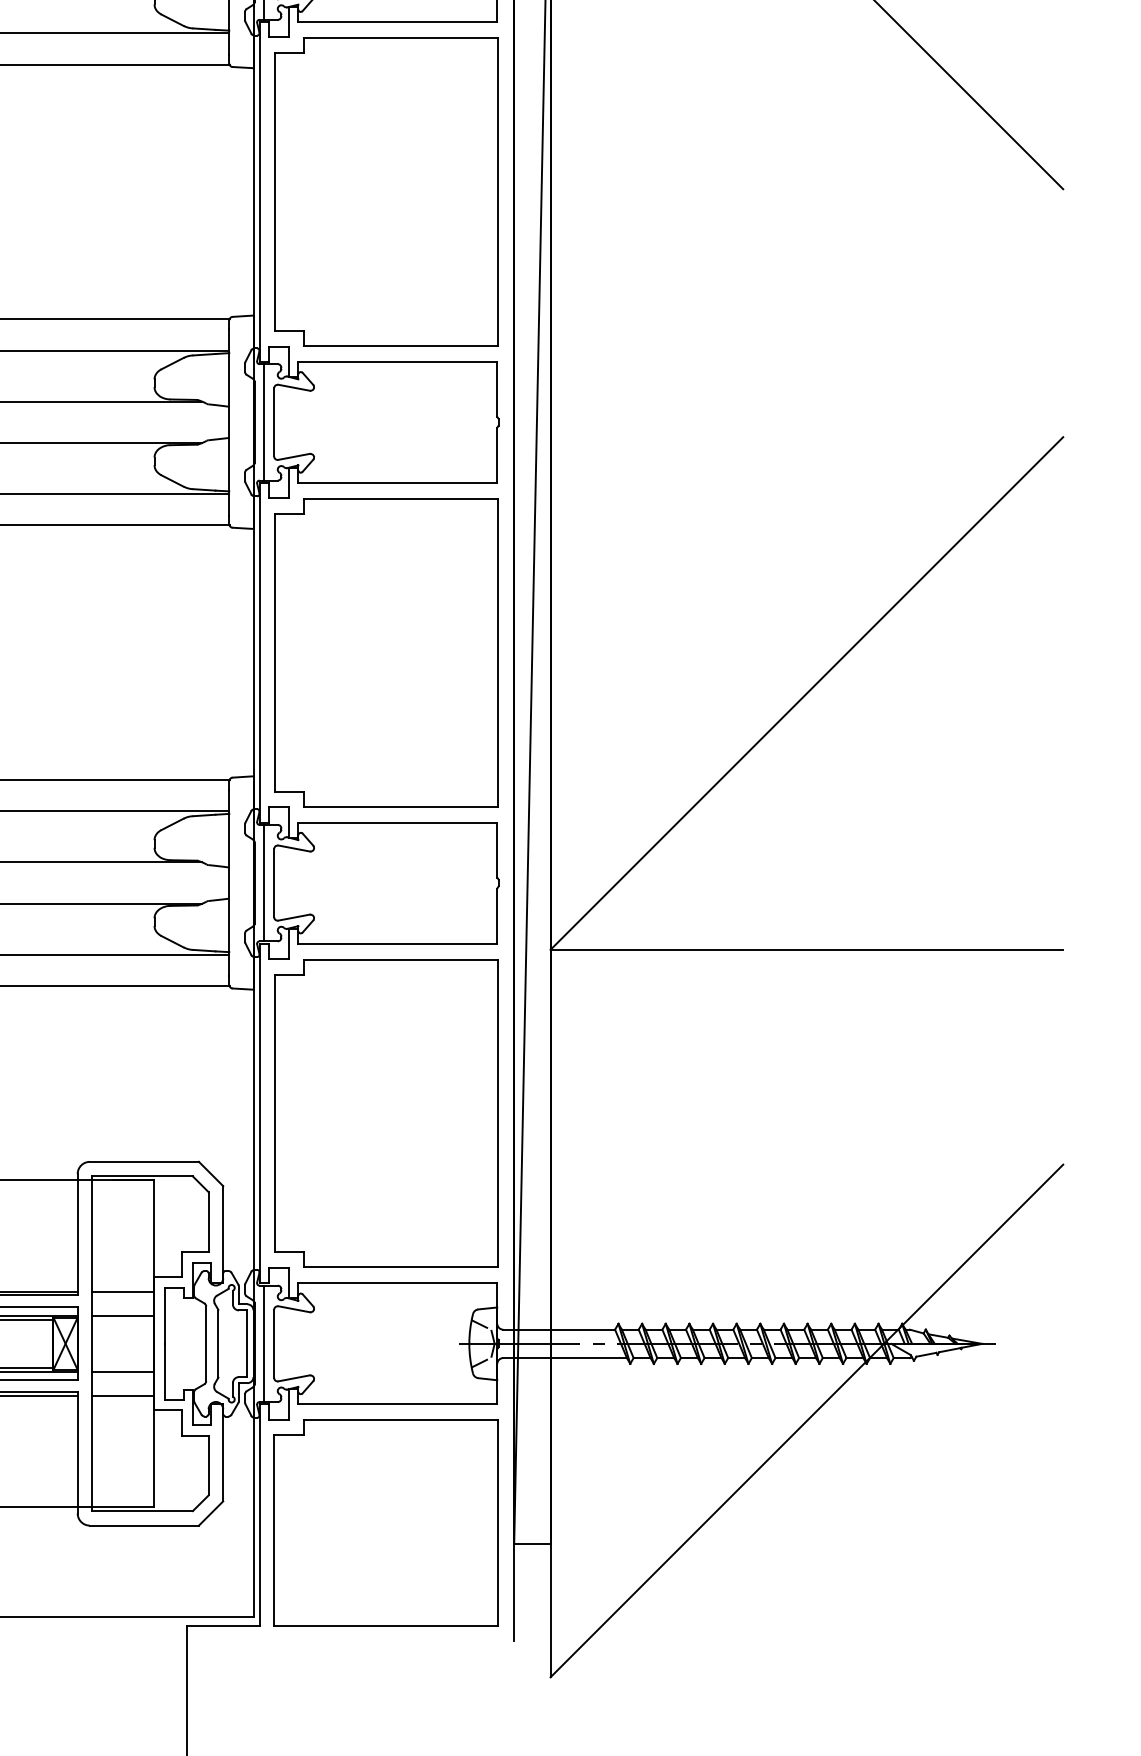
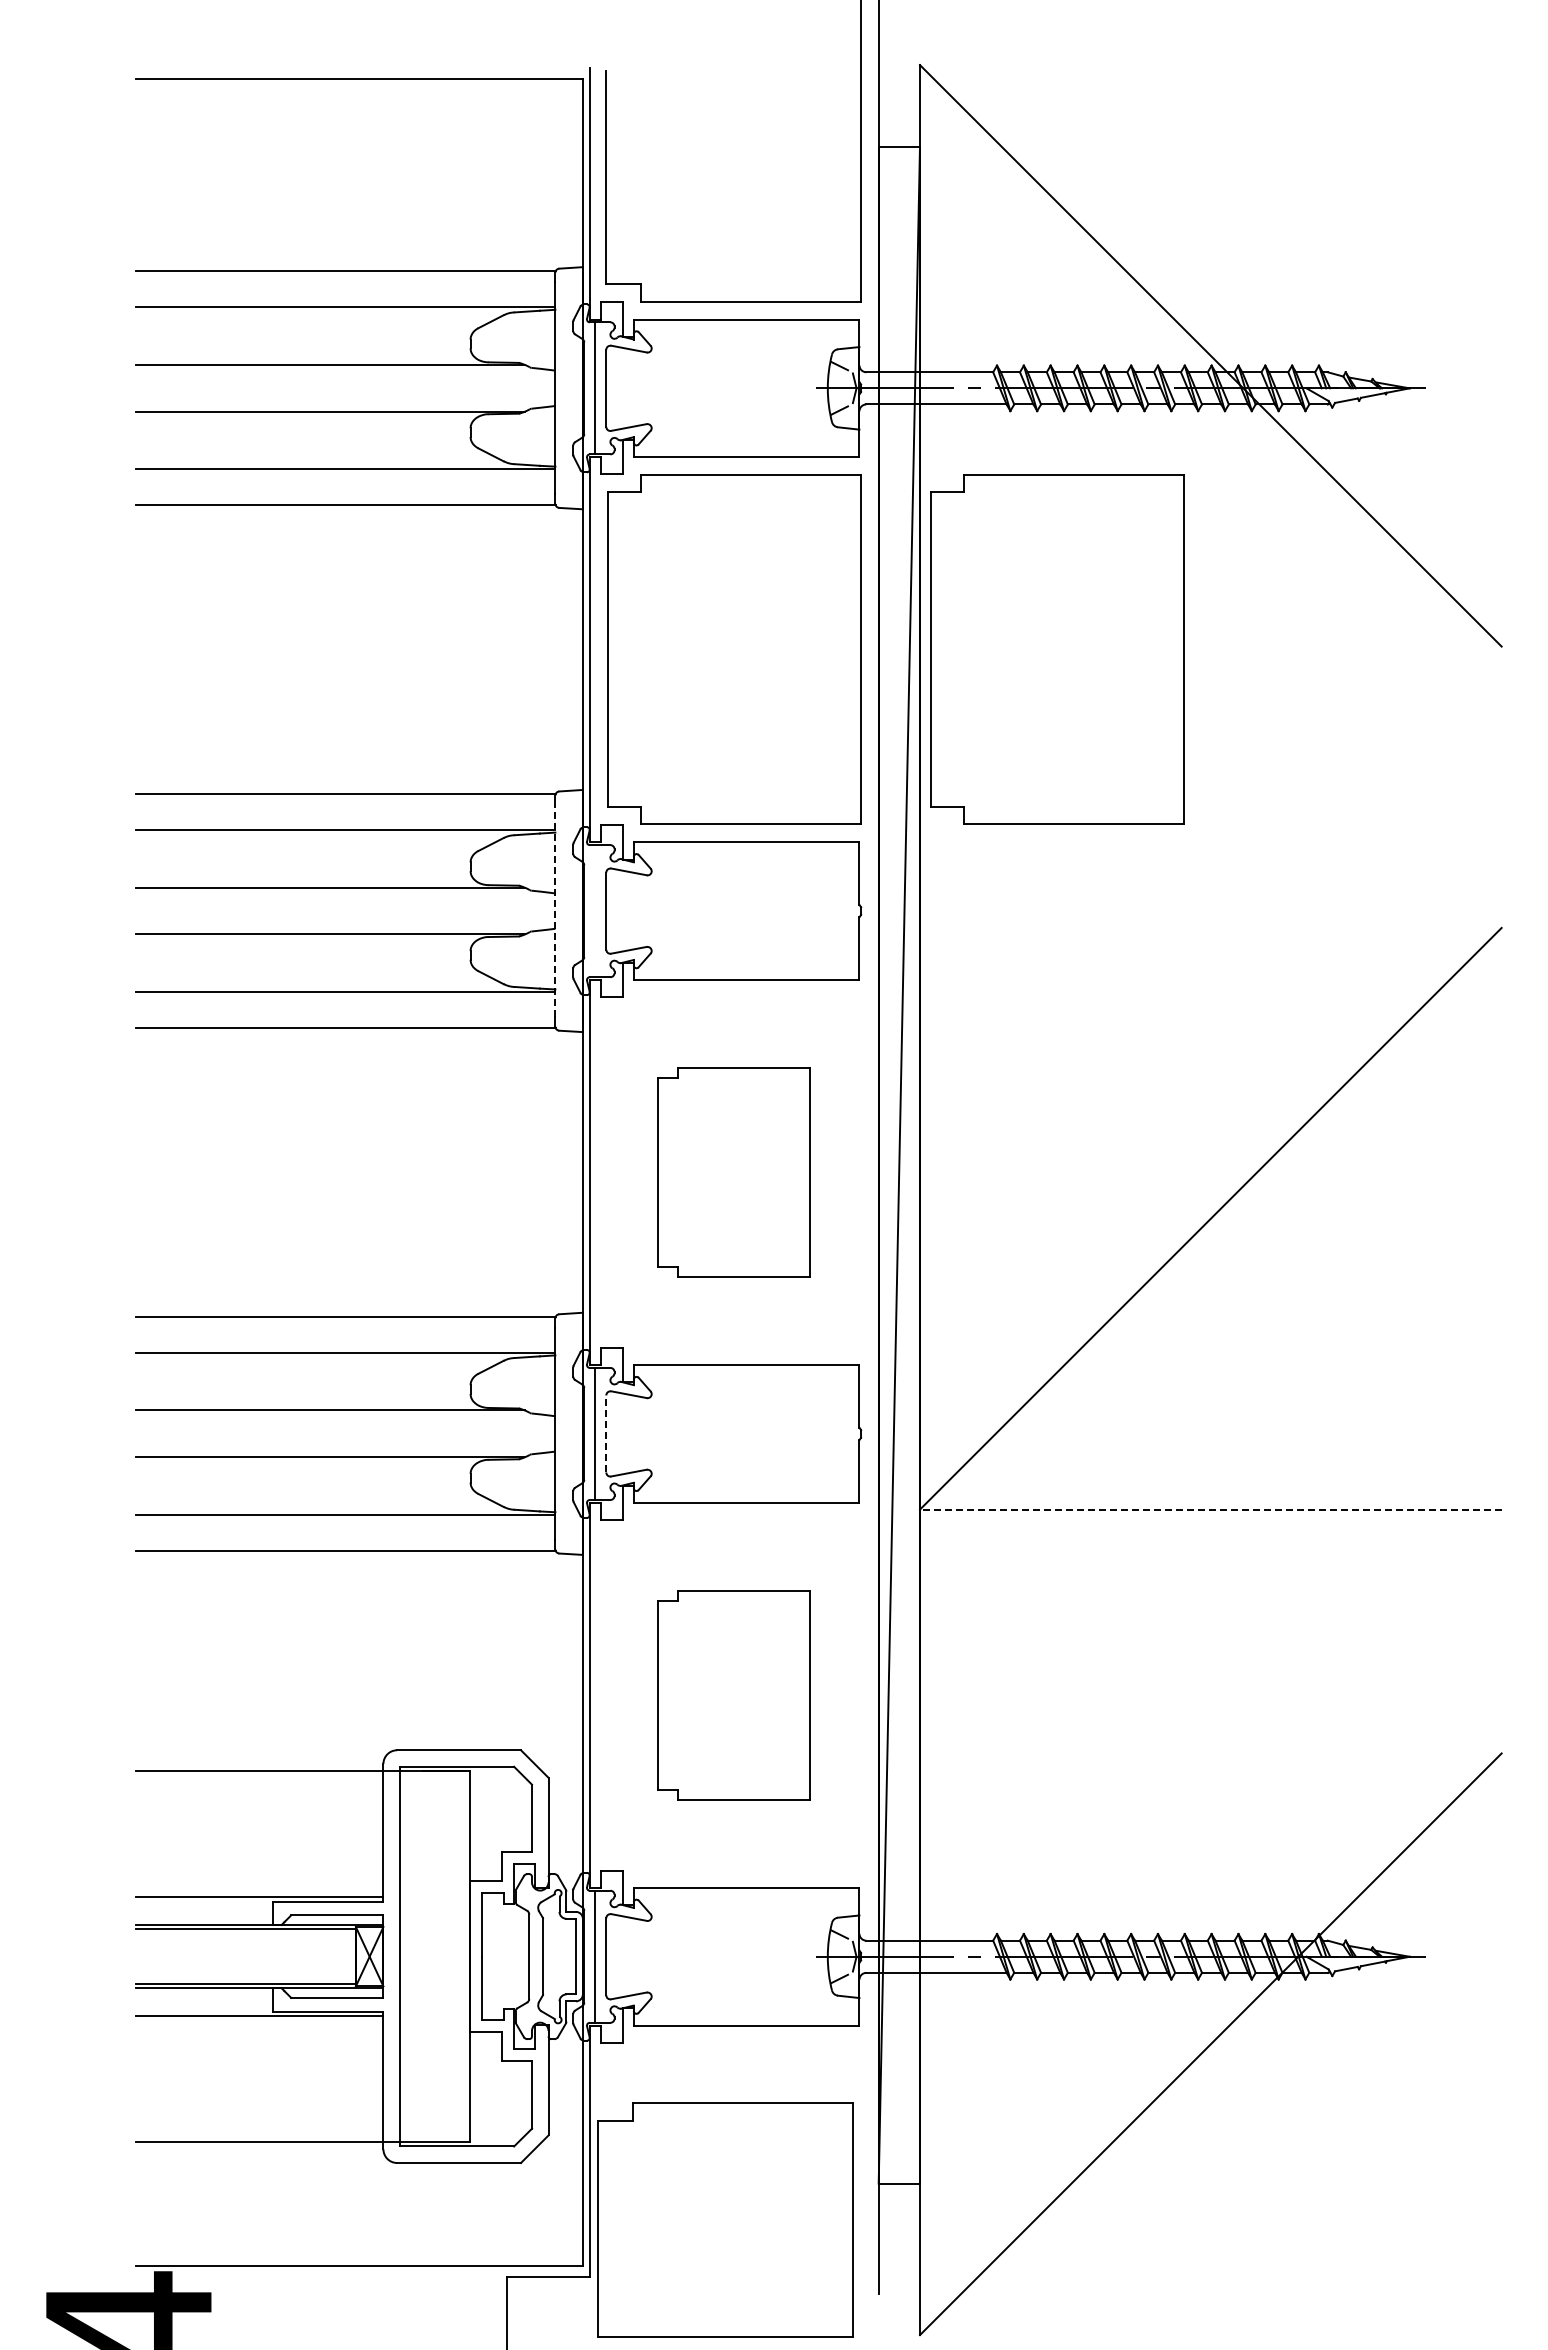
part: (671, 191) -> (1057, 649), added
line: (229, 422) -> (555, 911), solid -> dashed
line: (264, 422) -> (595, 911), removed
part: (387, 652) -> (734, 1172), size x0.6
line: (274, 882) -> (606, 1433), solid -> dashed
line: (806, 949) -> (1210, 1509), solid -> dashed
part: (387, 1113) -> (734, 1695), size x0.6
line: (122, 1291) -> (434, 1897), removed
line: (122, 1315) -> (434, 1924), removed
line: (122, 1371) -> (434, 1988), removed
line: (122, 1395) -> (434, 2015), removed
part: (386, 1522) -> (725, 2219), moved

